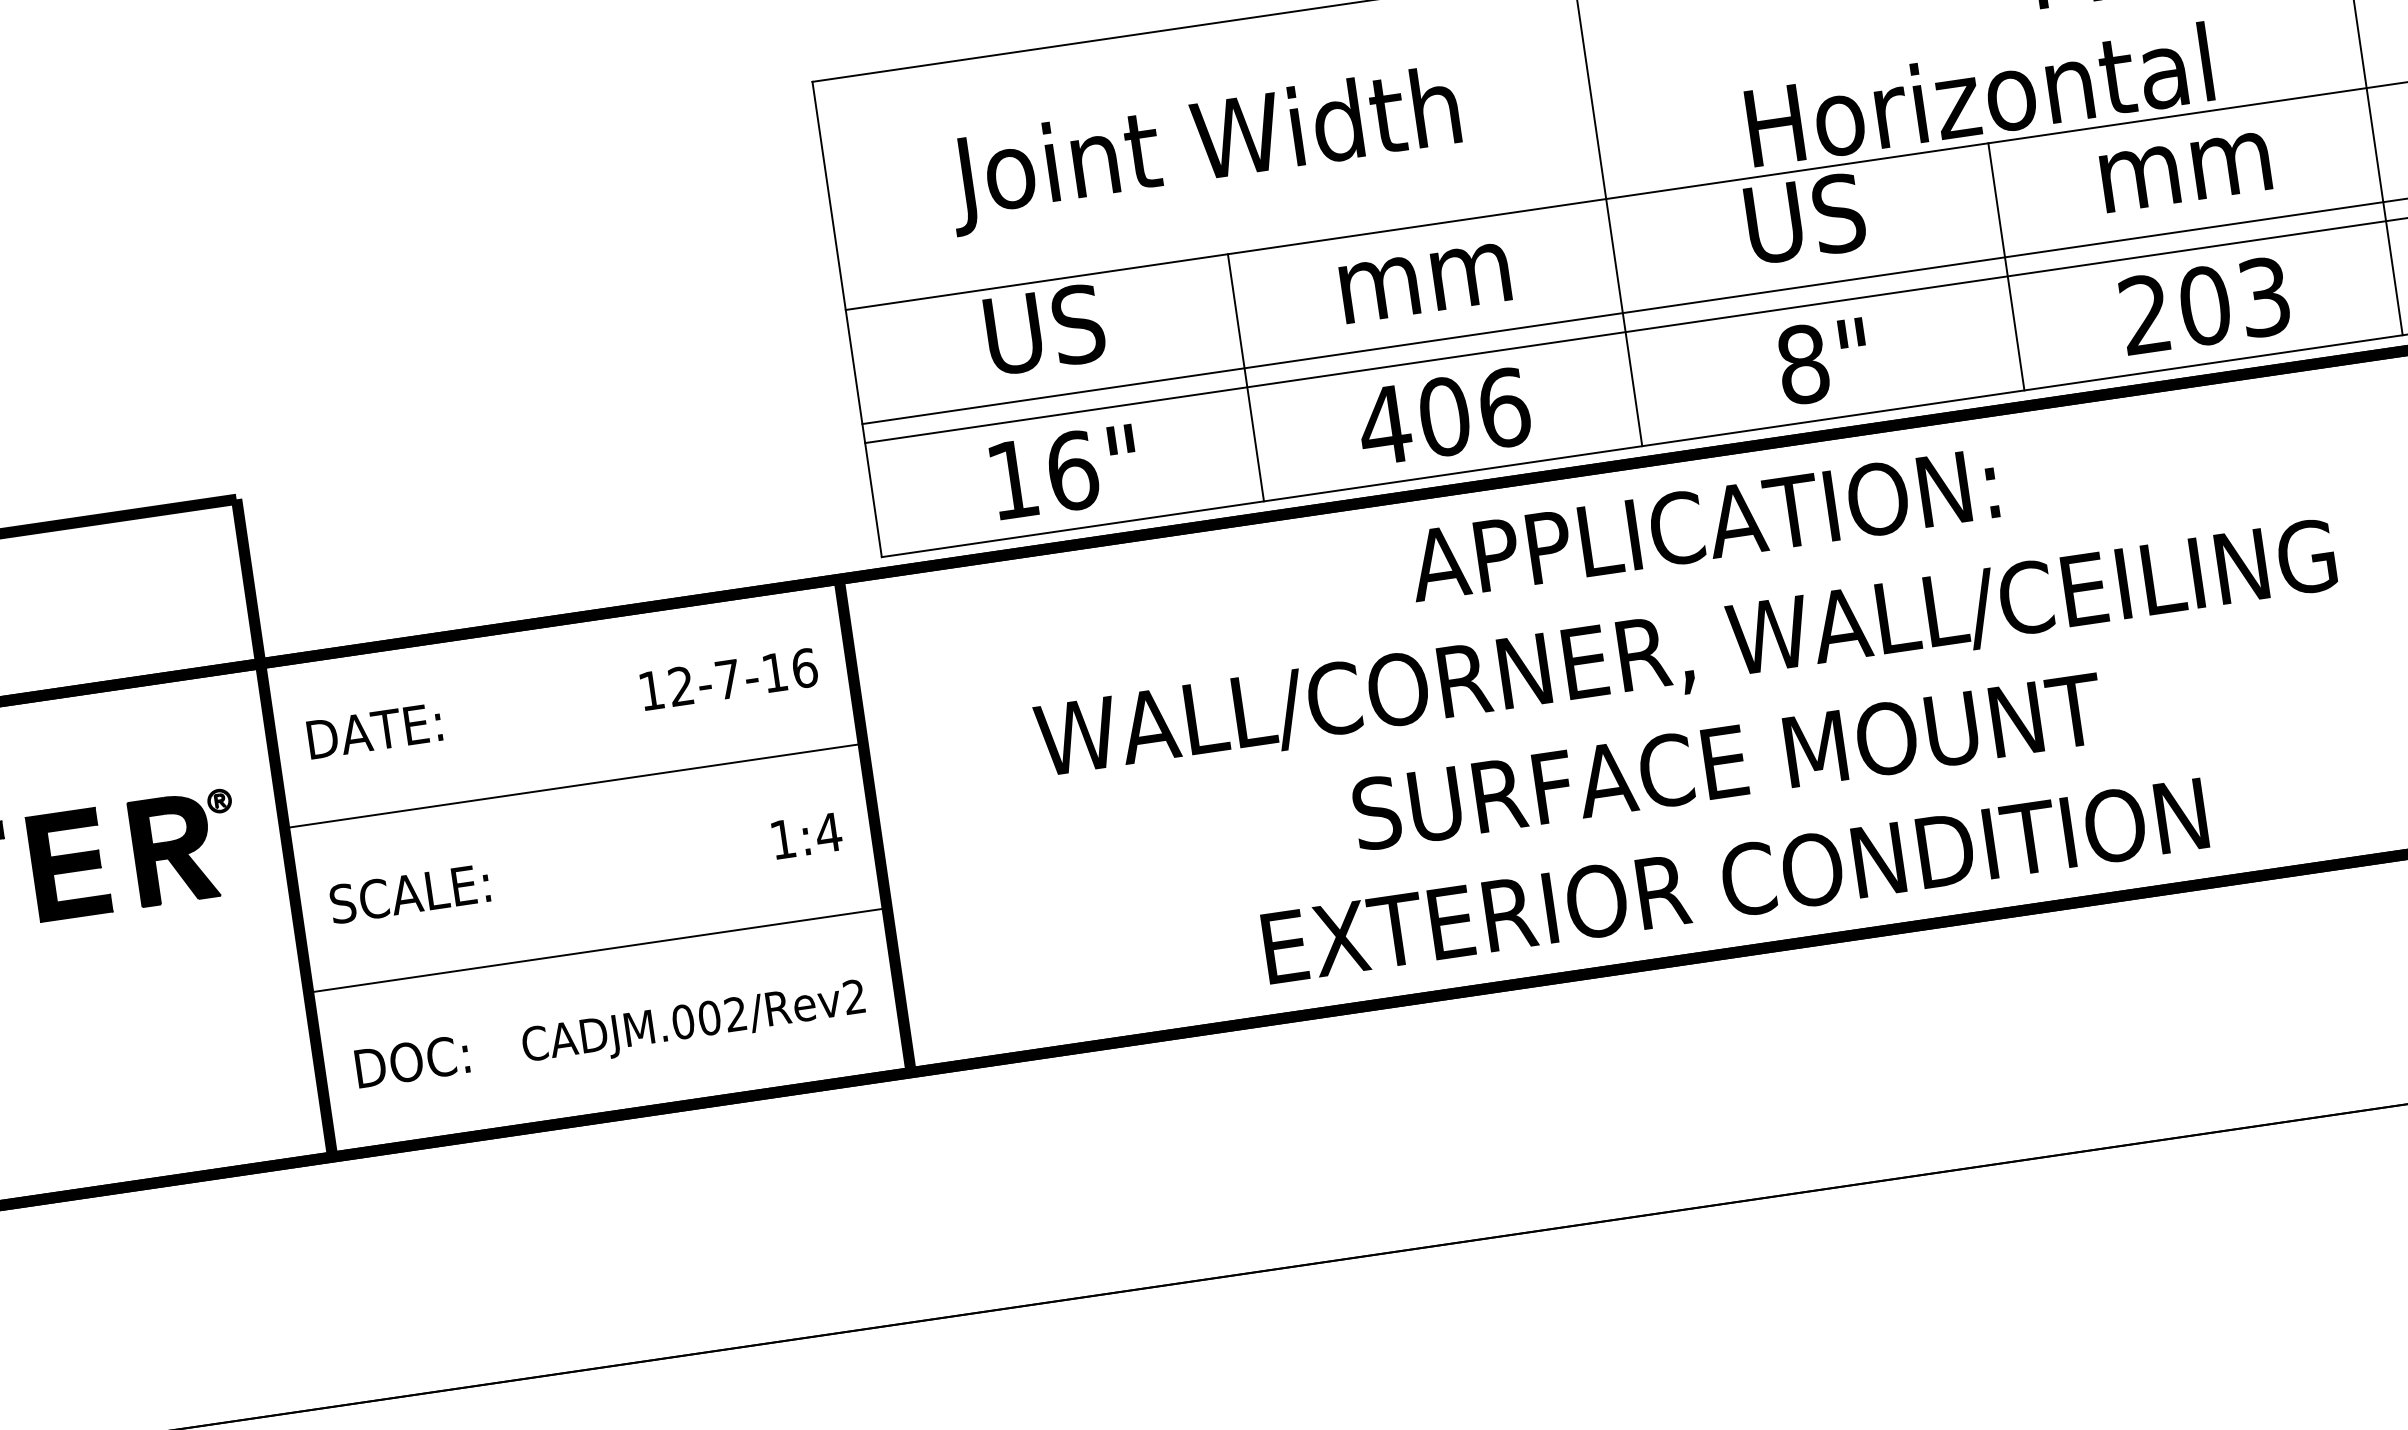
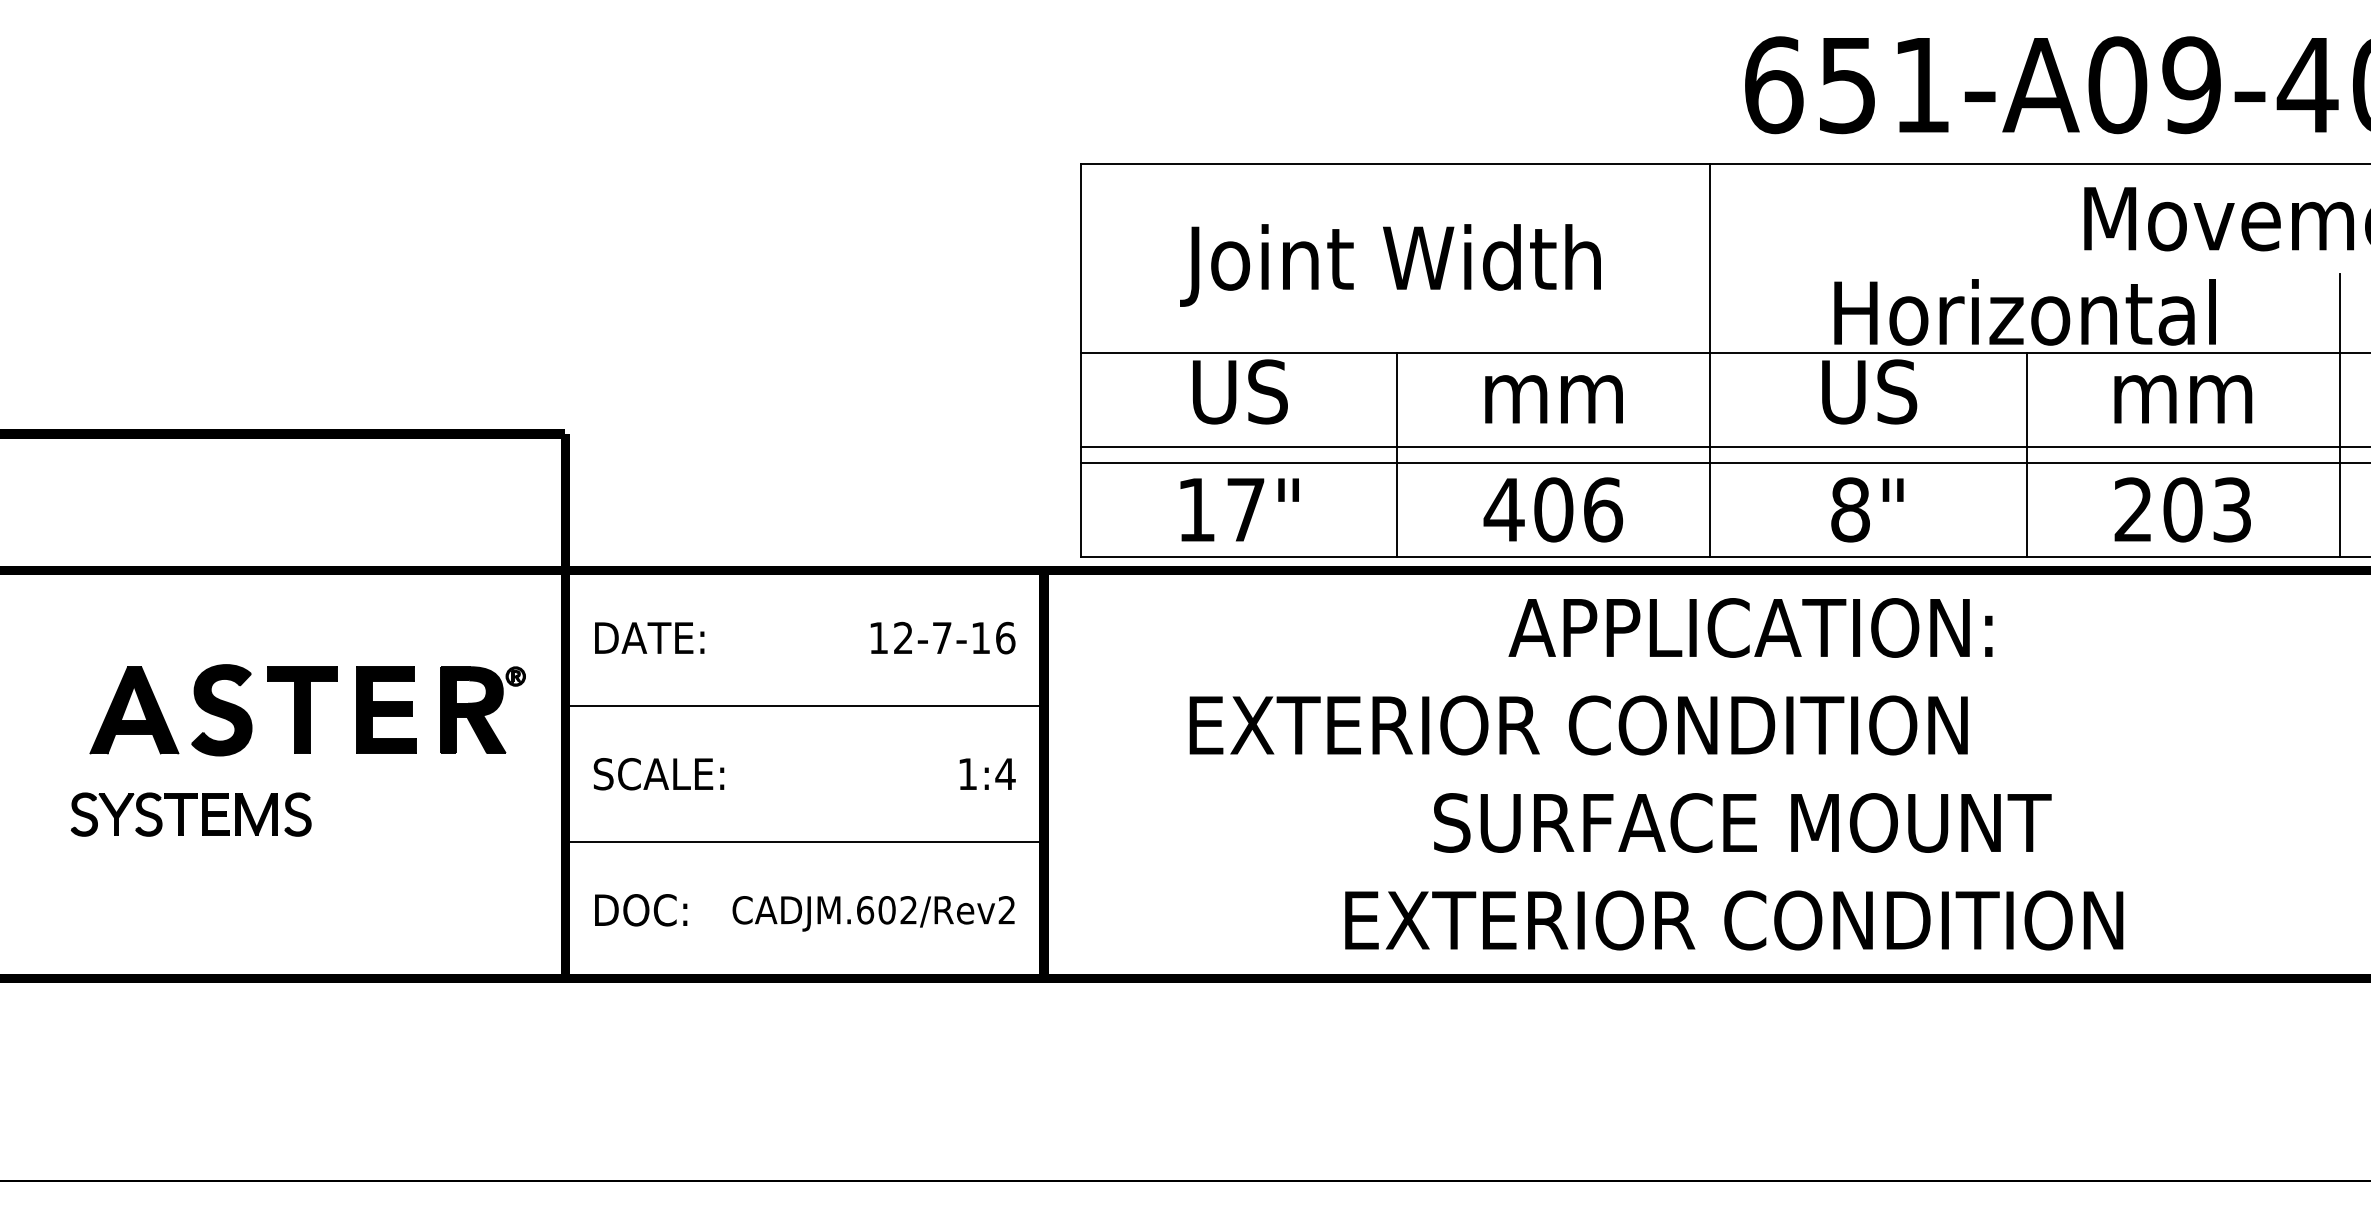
text: (1072, 470) -> (1245, 509), 16" -> 17"
text: (1686, 652) -> (1721, 729), WALL/CORNER, WALL/CEILING -> EXTERIOR CONDITION
text: (683, 1022) -> (865, 910), CADJM.002/Rev2 -> CADJM.602/Rev2

